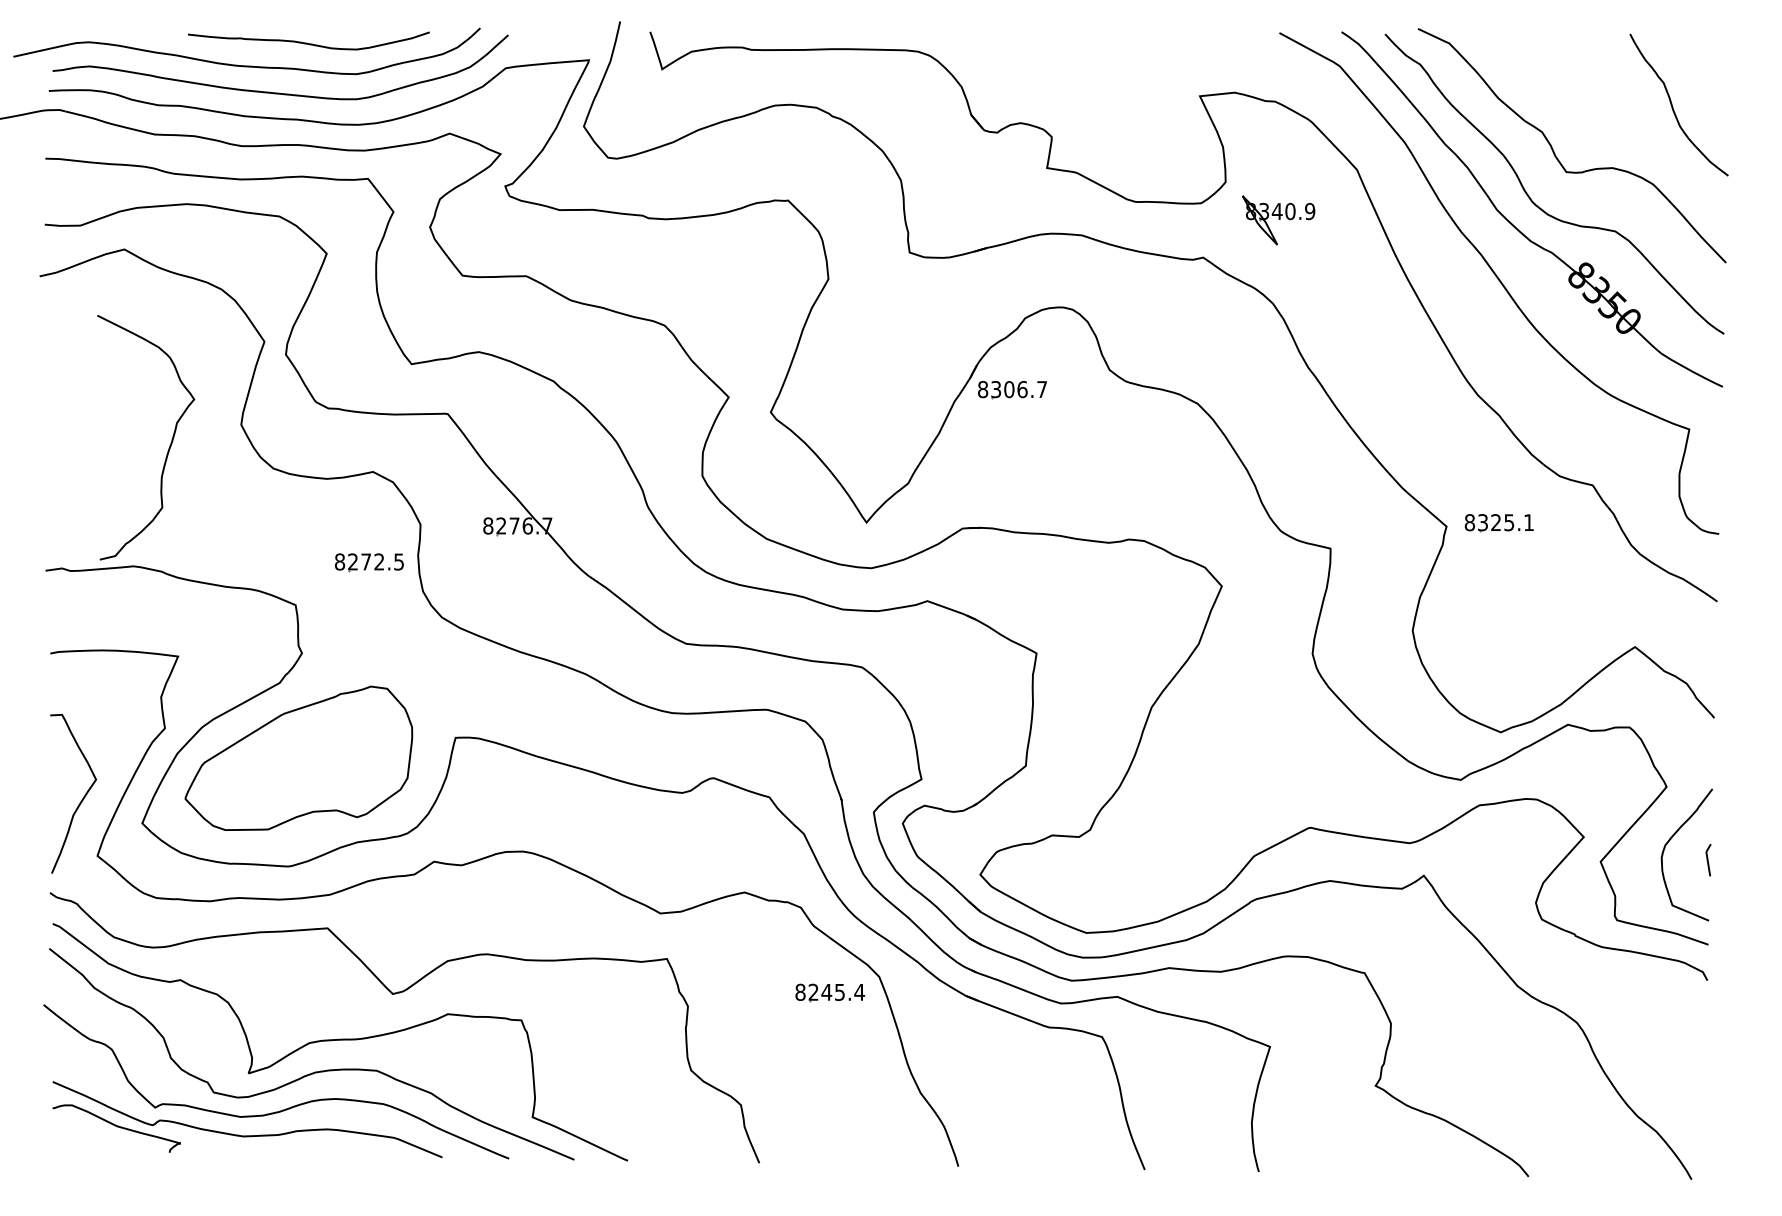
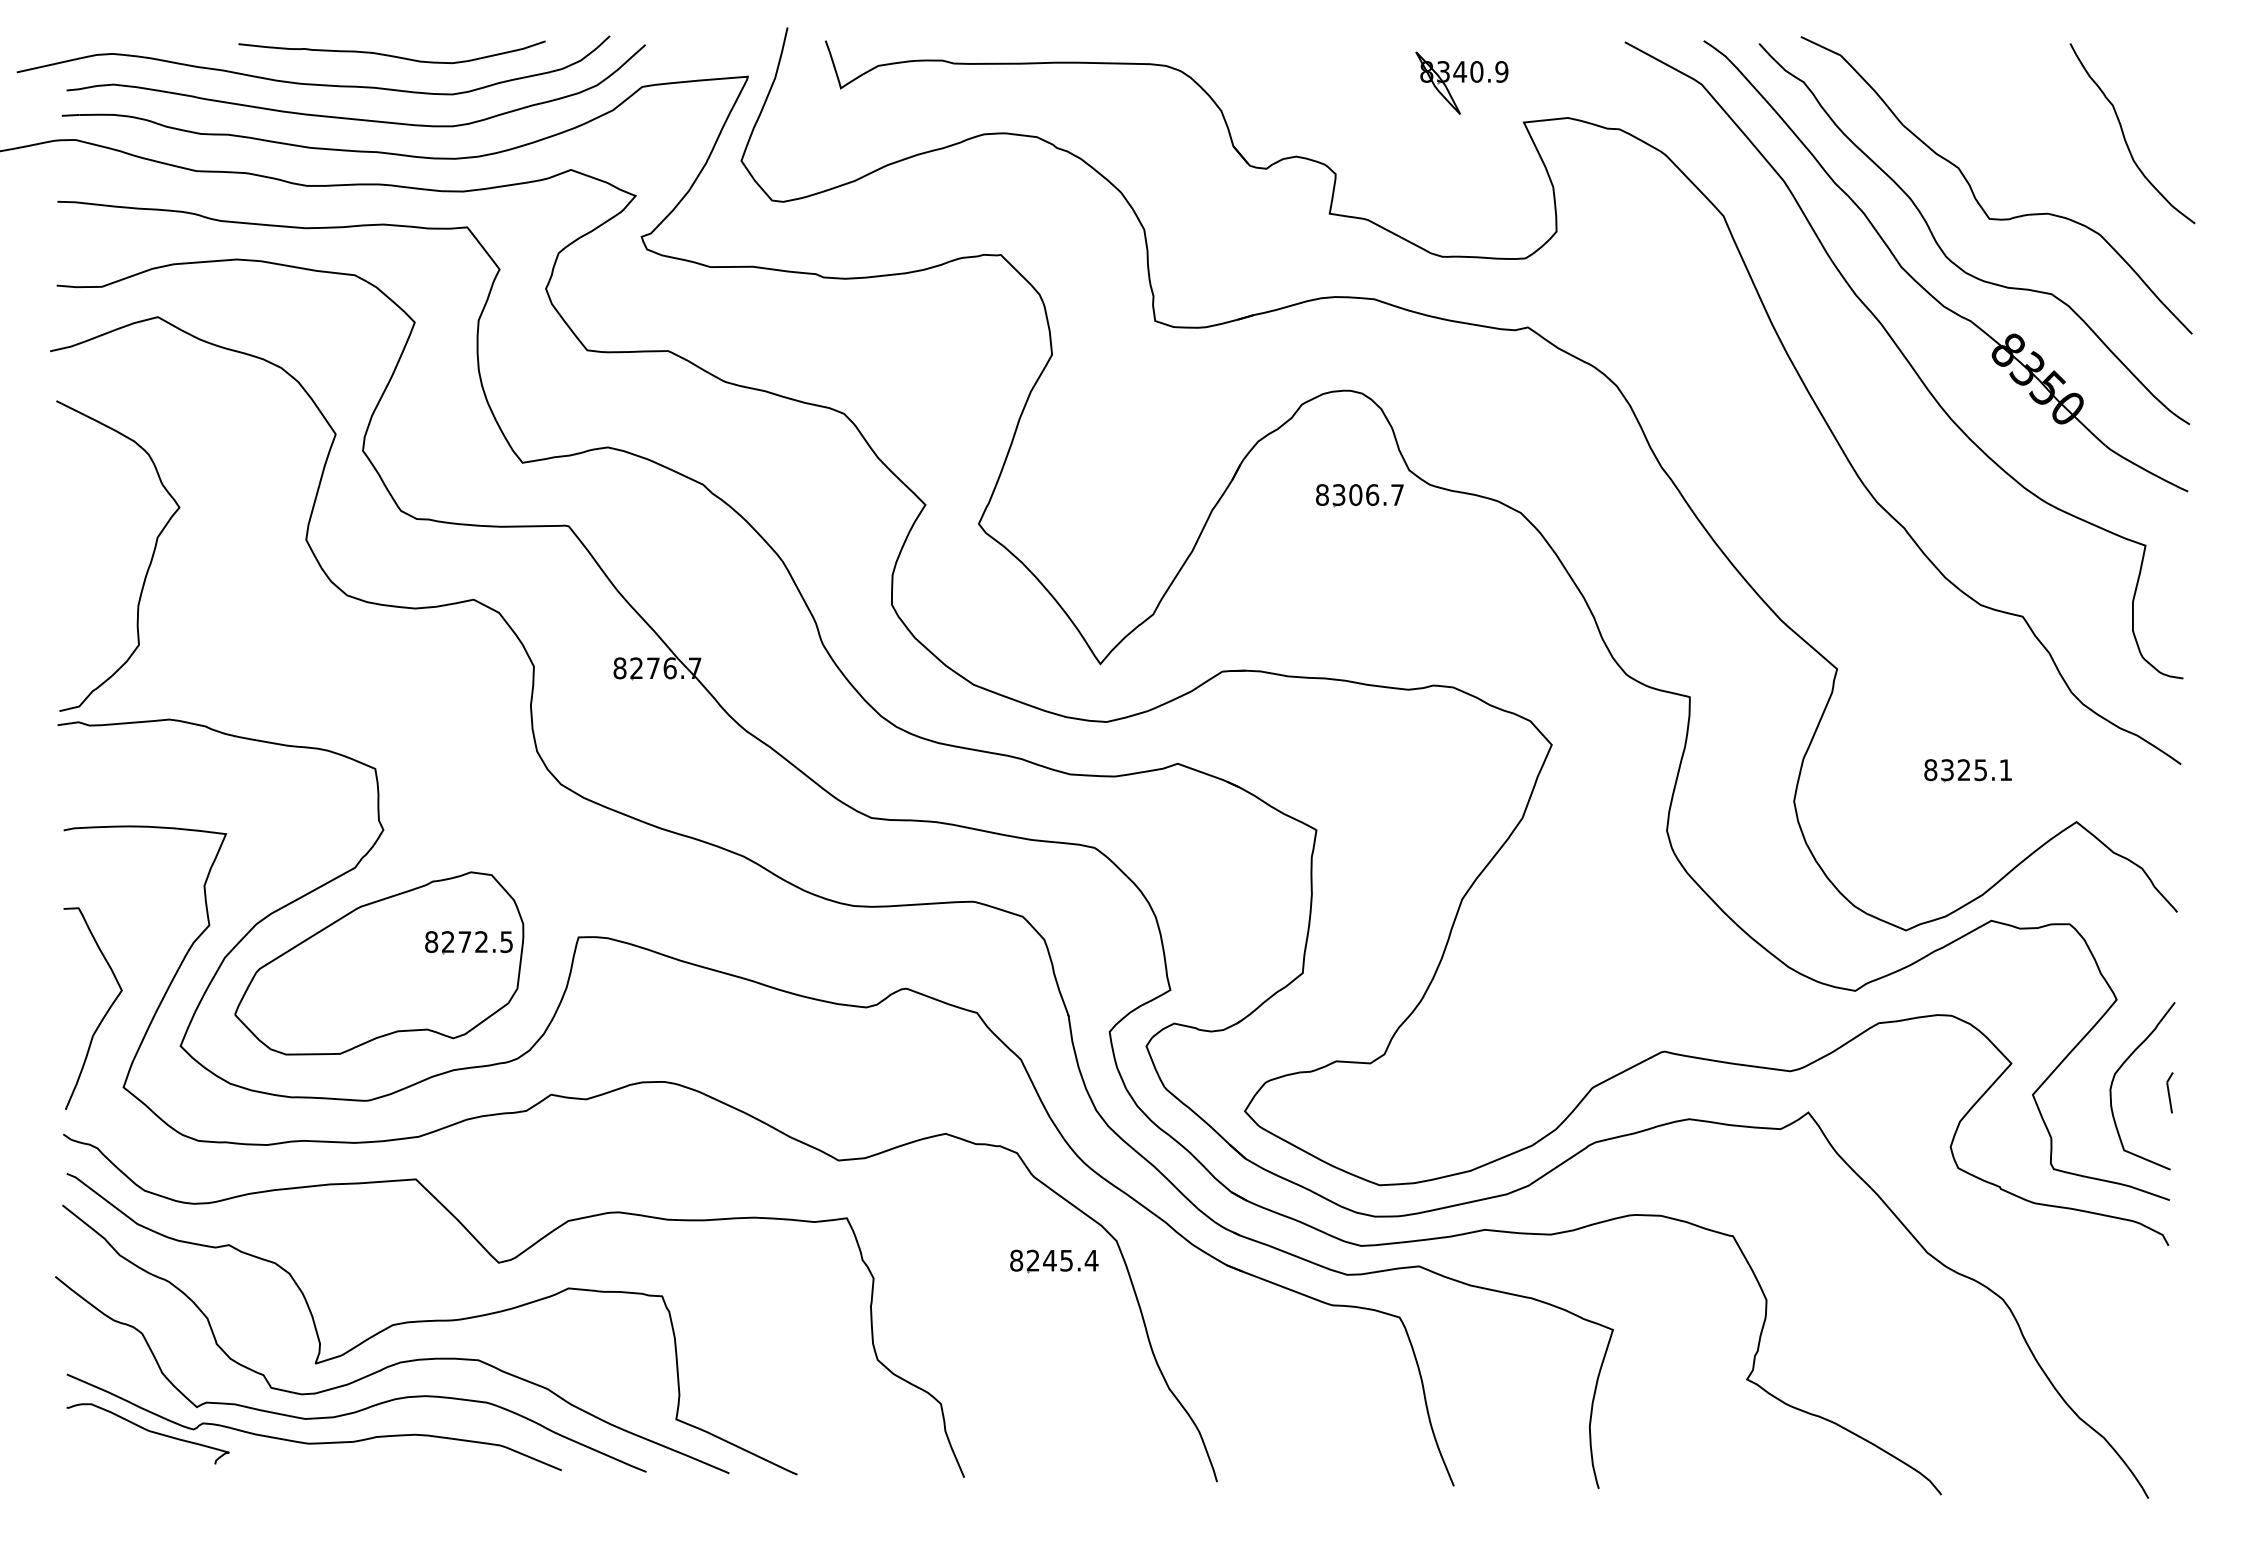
part: (1278, 219) -> (1461, 82), moved
part: (1012, 389) -> (1359, 495), moved
curve: (169, 445) -> (148, 565), moved
part: (1498, 522) -> (1967, 770), moved
part: (369, 562) -> (468, 942), moved

